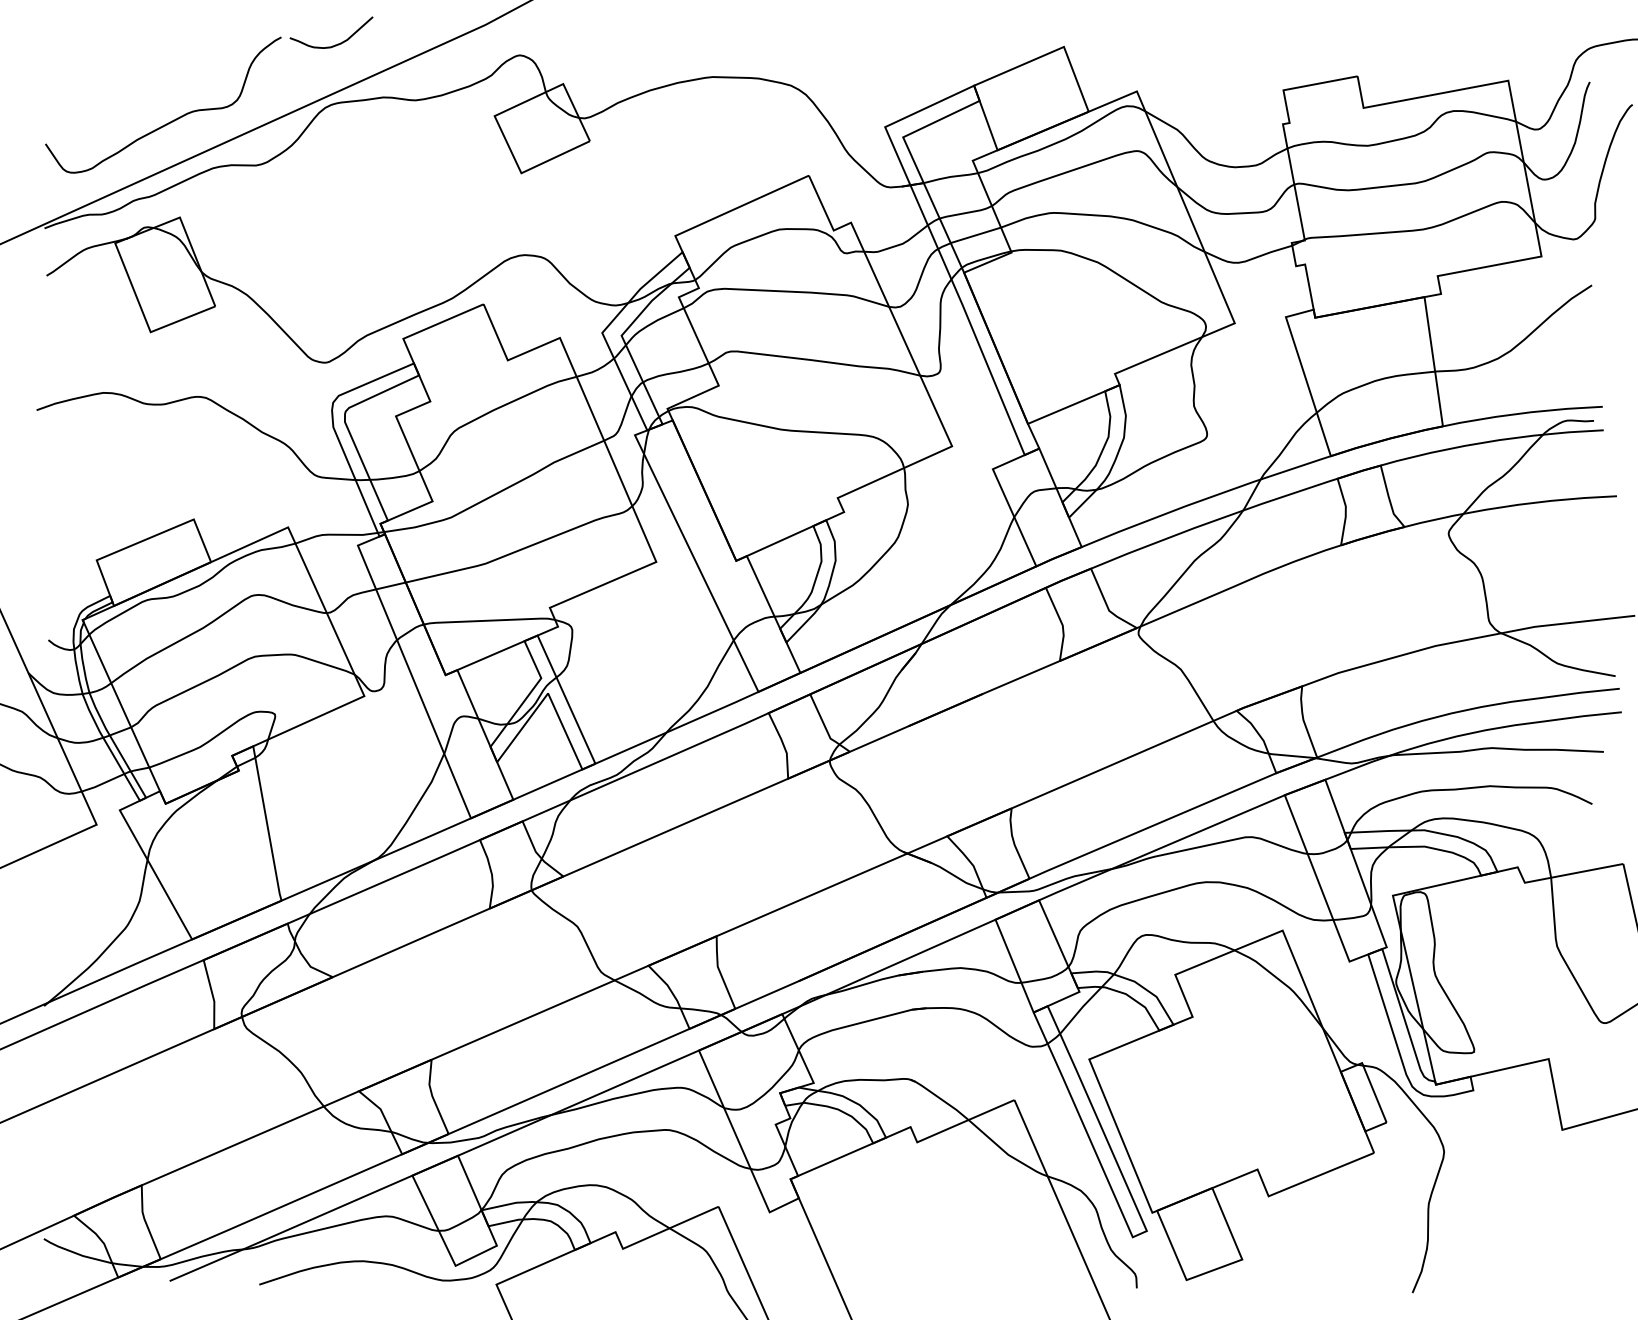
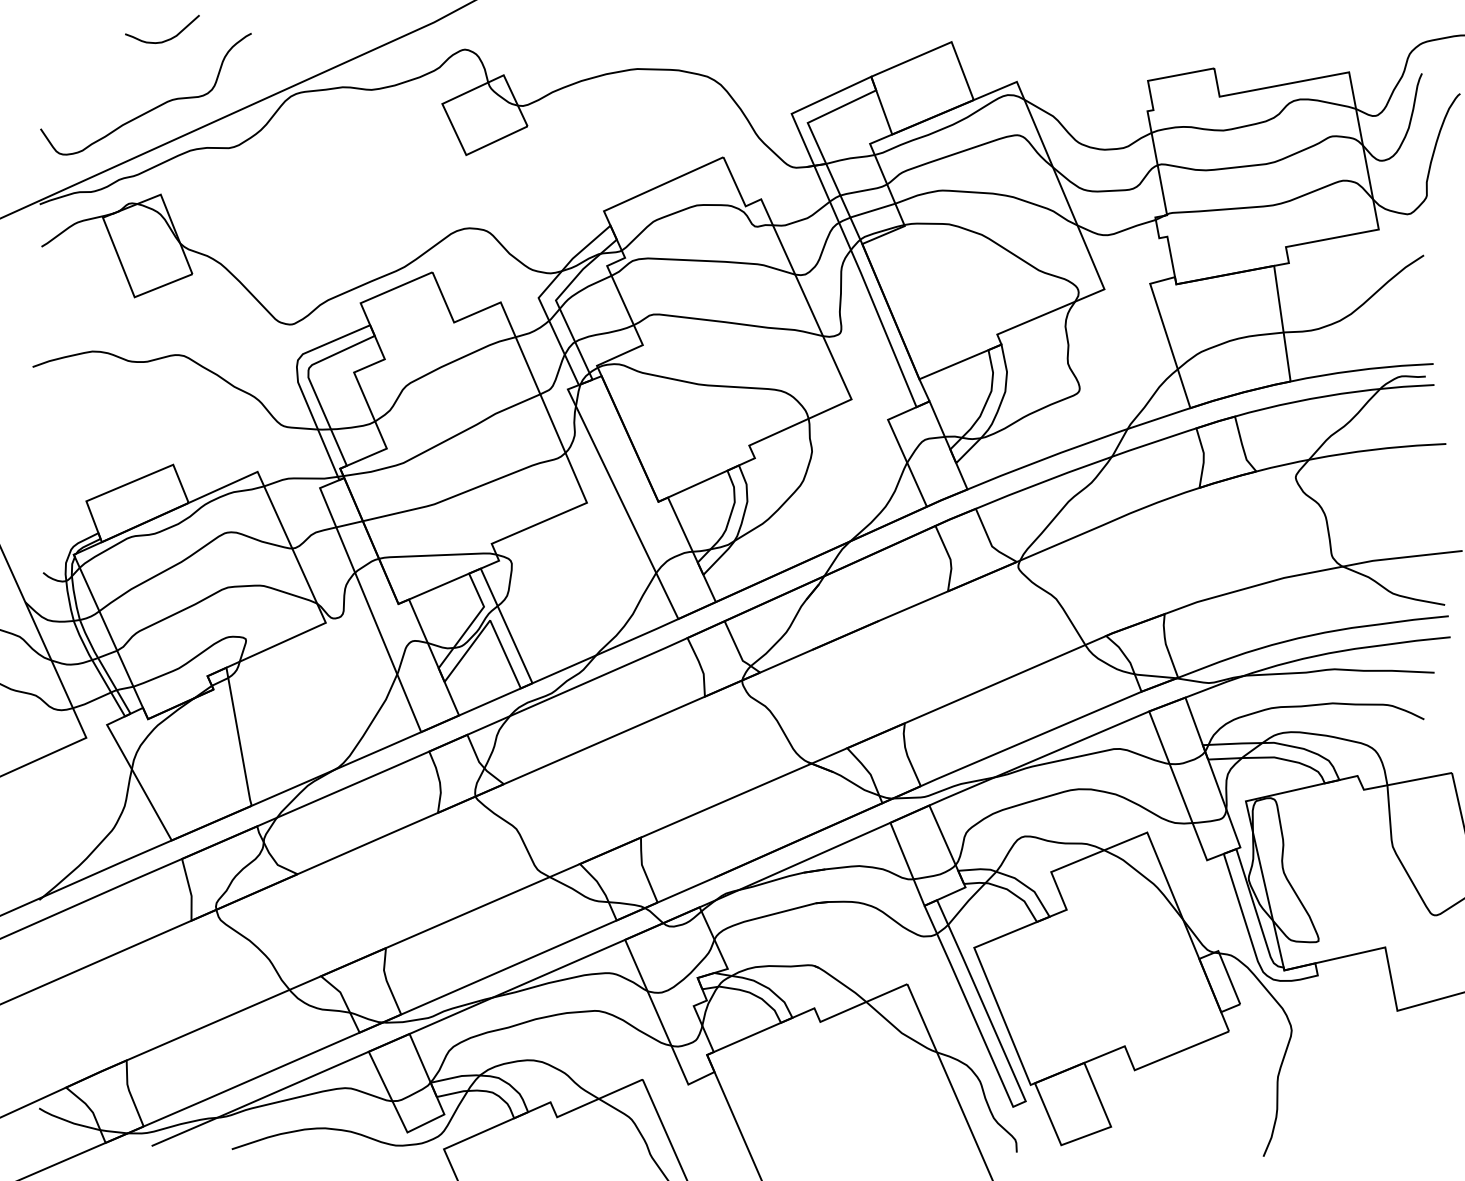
curve: (336, 44) -> (166, 39), moved

